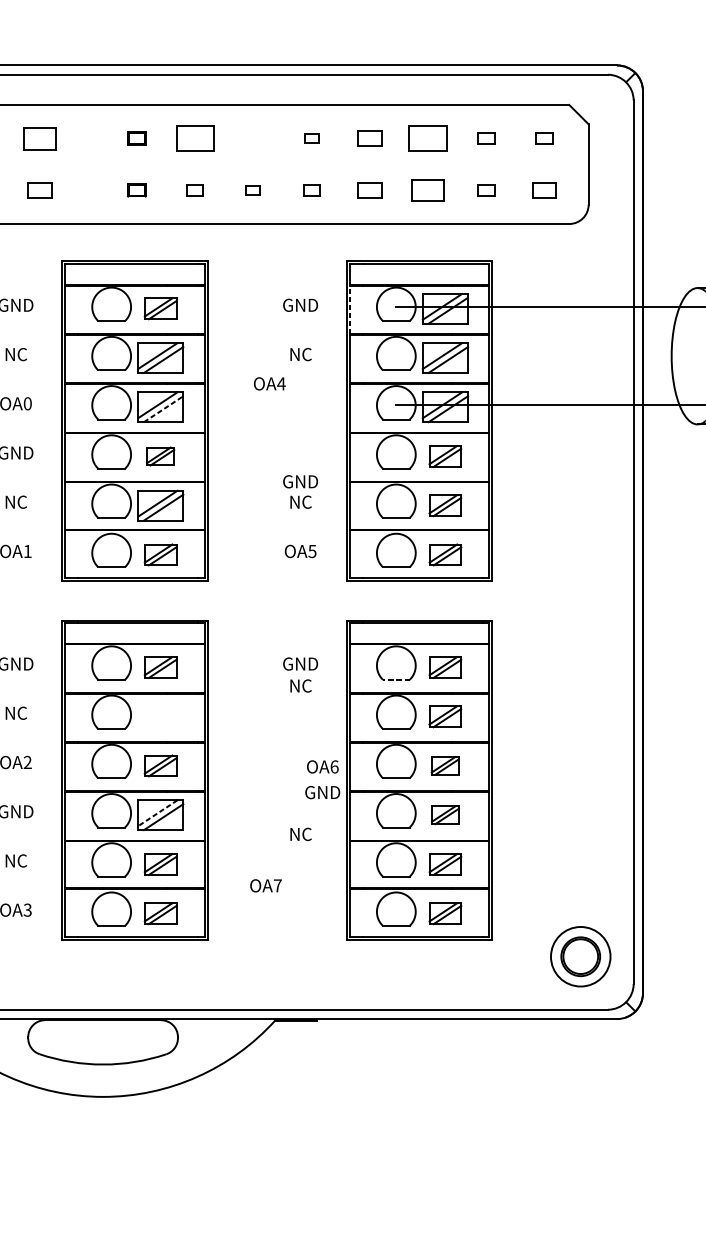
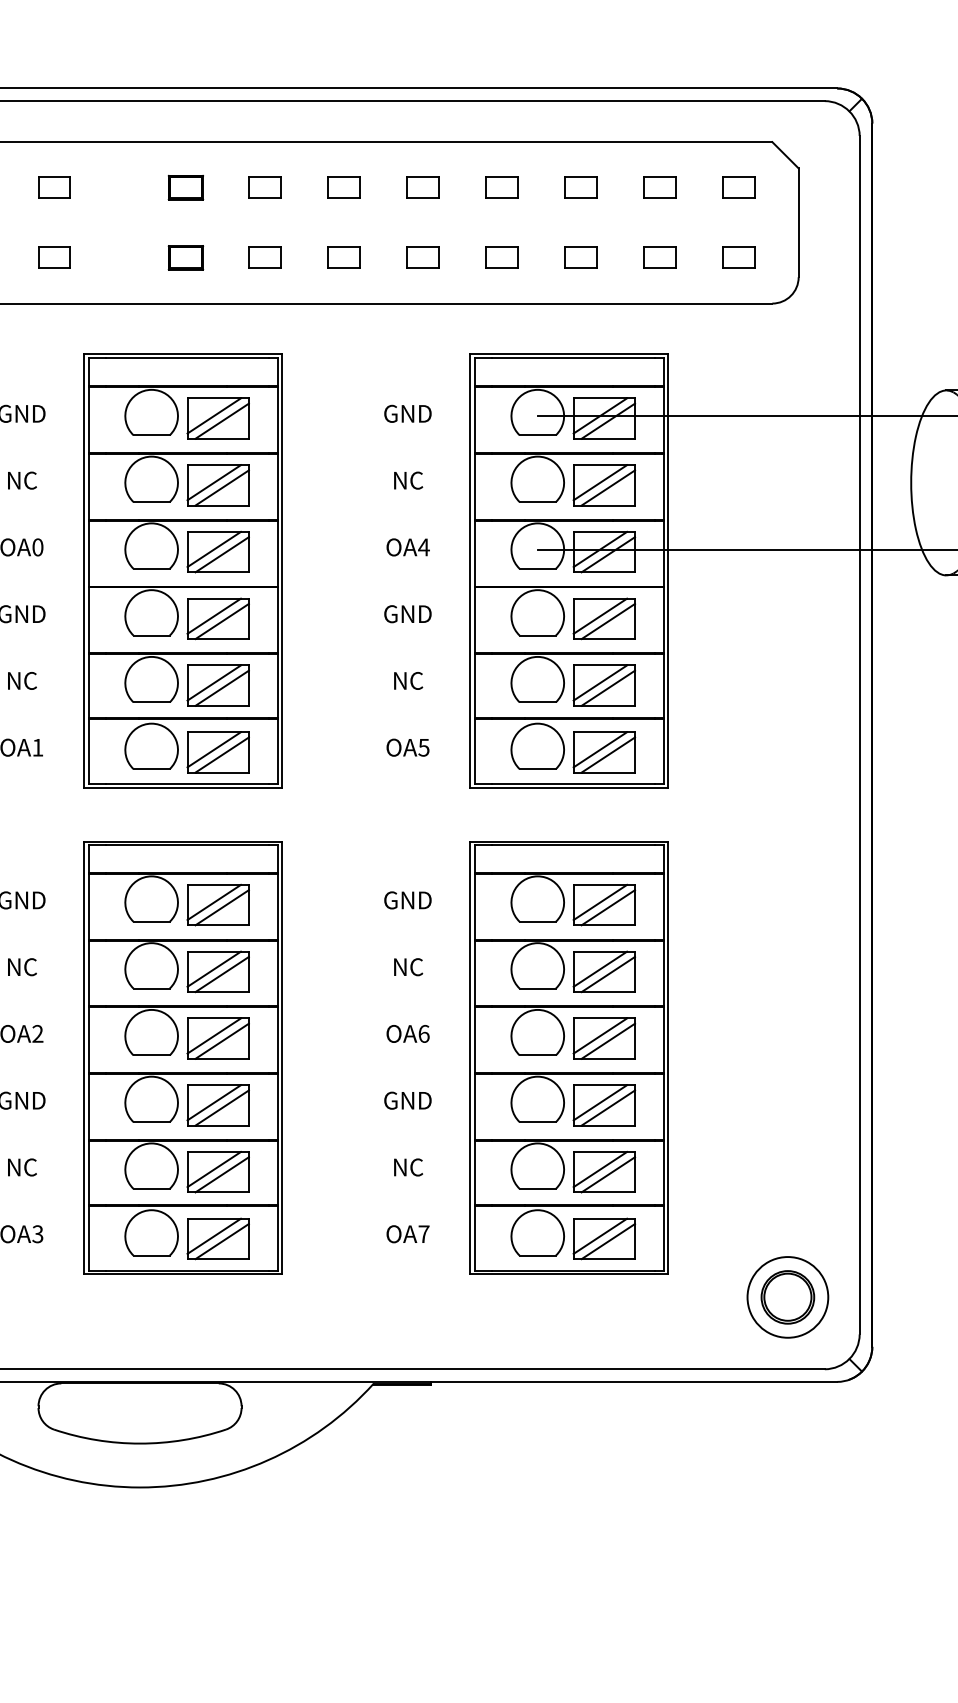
part: (40, 138) -> (54, 187), size x0.71
part: (136, 138) -> (185, 187), size x1.43
part: (194, 138) -> (264, 187), size x0.62
part: (253, 138) -> (343, 187), added
part: (311, 138) -> (422, 187), size x1.67
part: (427, 138) -> (580, 187), size x0.62
part: (486, 138) -> (659, 187), size x1.43
part: (544, 138) -> (738, 187), size x1.43
part: (136, 190) -> (185, 257), size x1.43
part: (194, 190) -> (264, 257), size x1.43
part: (253, 190) -> (343, 257), size x1.67
part: (311, 190) -> (422, 257), size x1.43
part: (427, 190) -> (580, 257), size x0.71
part: (486, 190) -> (659, 257), size x1.43
part: (160, 308) -> (217, 418), size x1.43
line: (349, 310) -> (474, 420), dashed -> solid
text: (269, 383) -> (407, 547), moved
line: (163, 409) -> (222, 554), dashed -> solid
part: (160, 456) -> (217, 618), size x1.67
part: (444, 456) -> (603, 618), size x1.43
text: (300, 482) -> (407, 614), moved
part: (444, 505) -> (603, 685), size x1.43
part: (160, 555) -> (217, 752), size x1.43
part: (445, 555) -> (604, 752), size x1.43
part: (160, 667) -> (217, 904), size x1.43
part: (445, 667) -> (604, 904), size x1.43
line: (396, 679) -> (537, 921), dashed -> solid
text: (301, 686) -> (408, 967), moved
part: (160, 716) -> (217, 971), added
part: (444, 716) -> (603, 971), size x1.43
part: (160, 765) -> (217, 1038), size x1.43
part: (444, 765) -> (603, 1038), size x1.67
text: (322, 766) -> (407, 1033), moved
text: (322, 792) -> (407, 1100), moved
line: (157, 813) -> (214, 1102), dashed -> solid
part: (445, 815) -> (604, 1105), size x1.67
text: (301, 834) -> (408, 1167), moved
part: (160, 864) -> (217, 1172), size x1.43
part: (445, 864) -> (604, 1172), size x1.43
text: (265, 886) -> (407, 1234), moved
part: (160, 913) -> (217, 1238), size x1.43
part: (445, 913) -> (604, 1238), size x1.43

